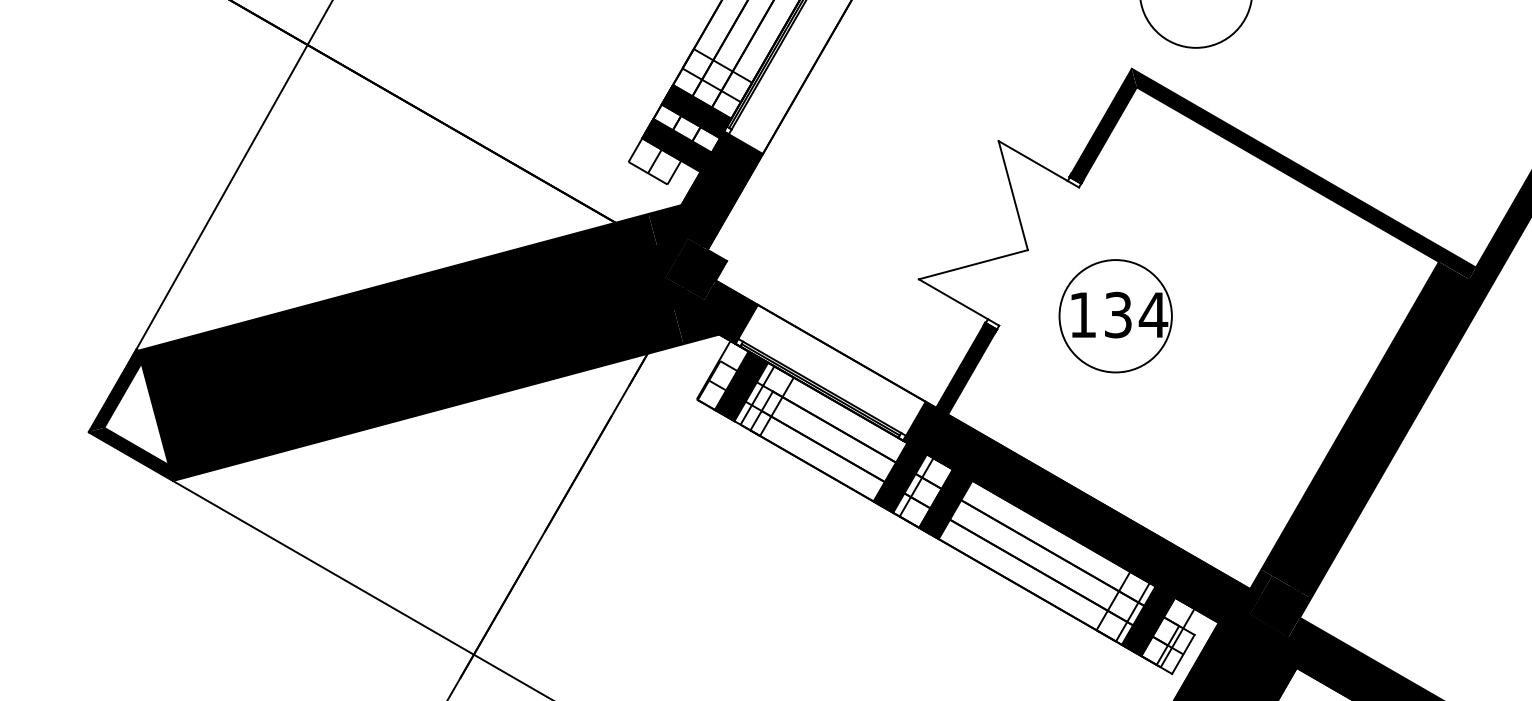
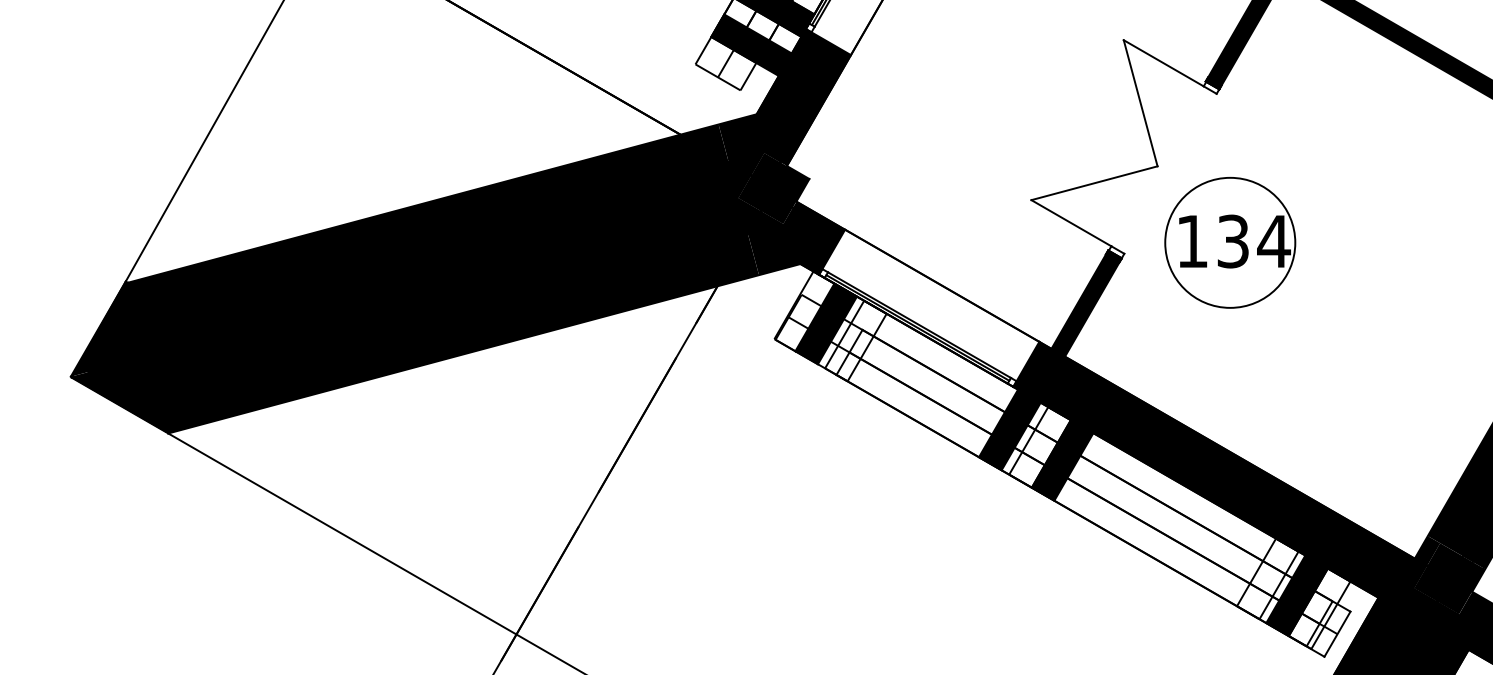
part: (1115, 316) -> (1230, 243), moved
fill: (136, 414) -> (126, 356), added

